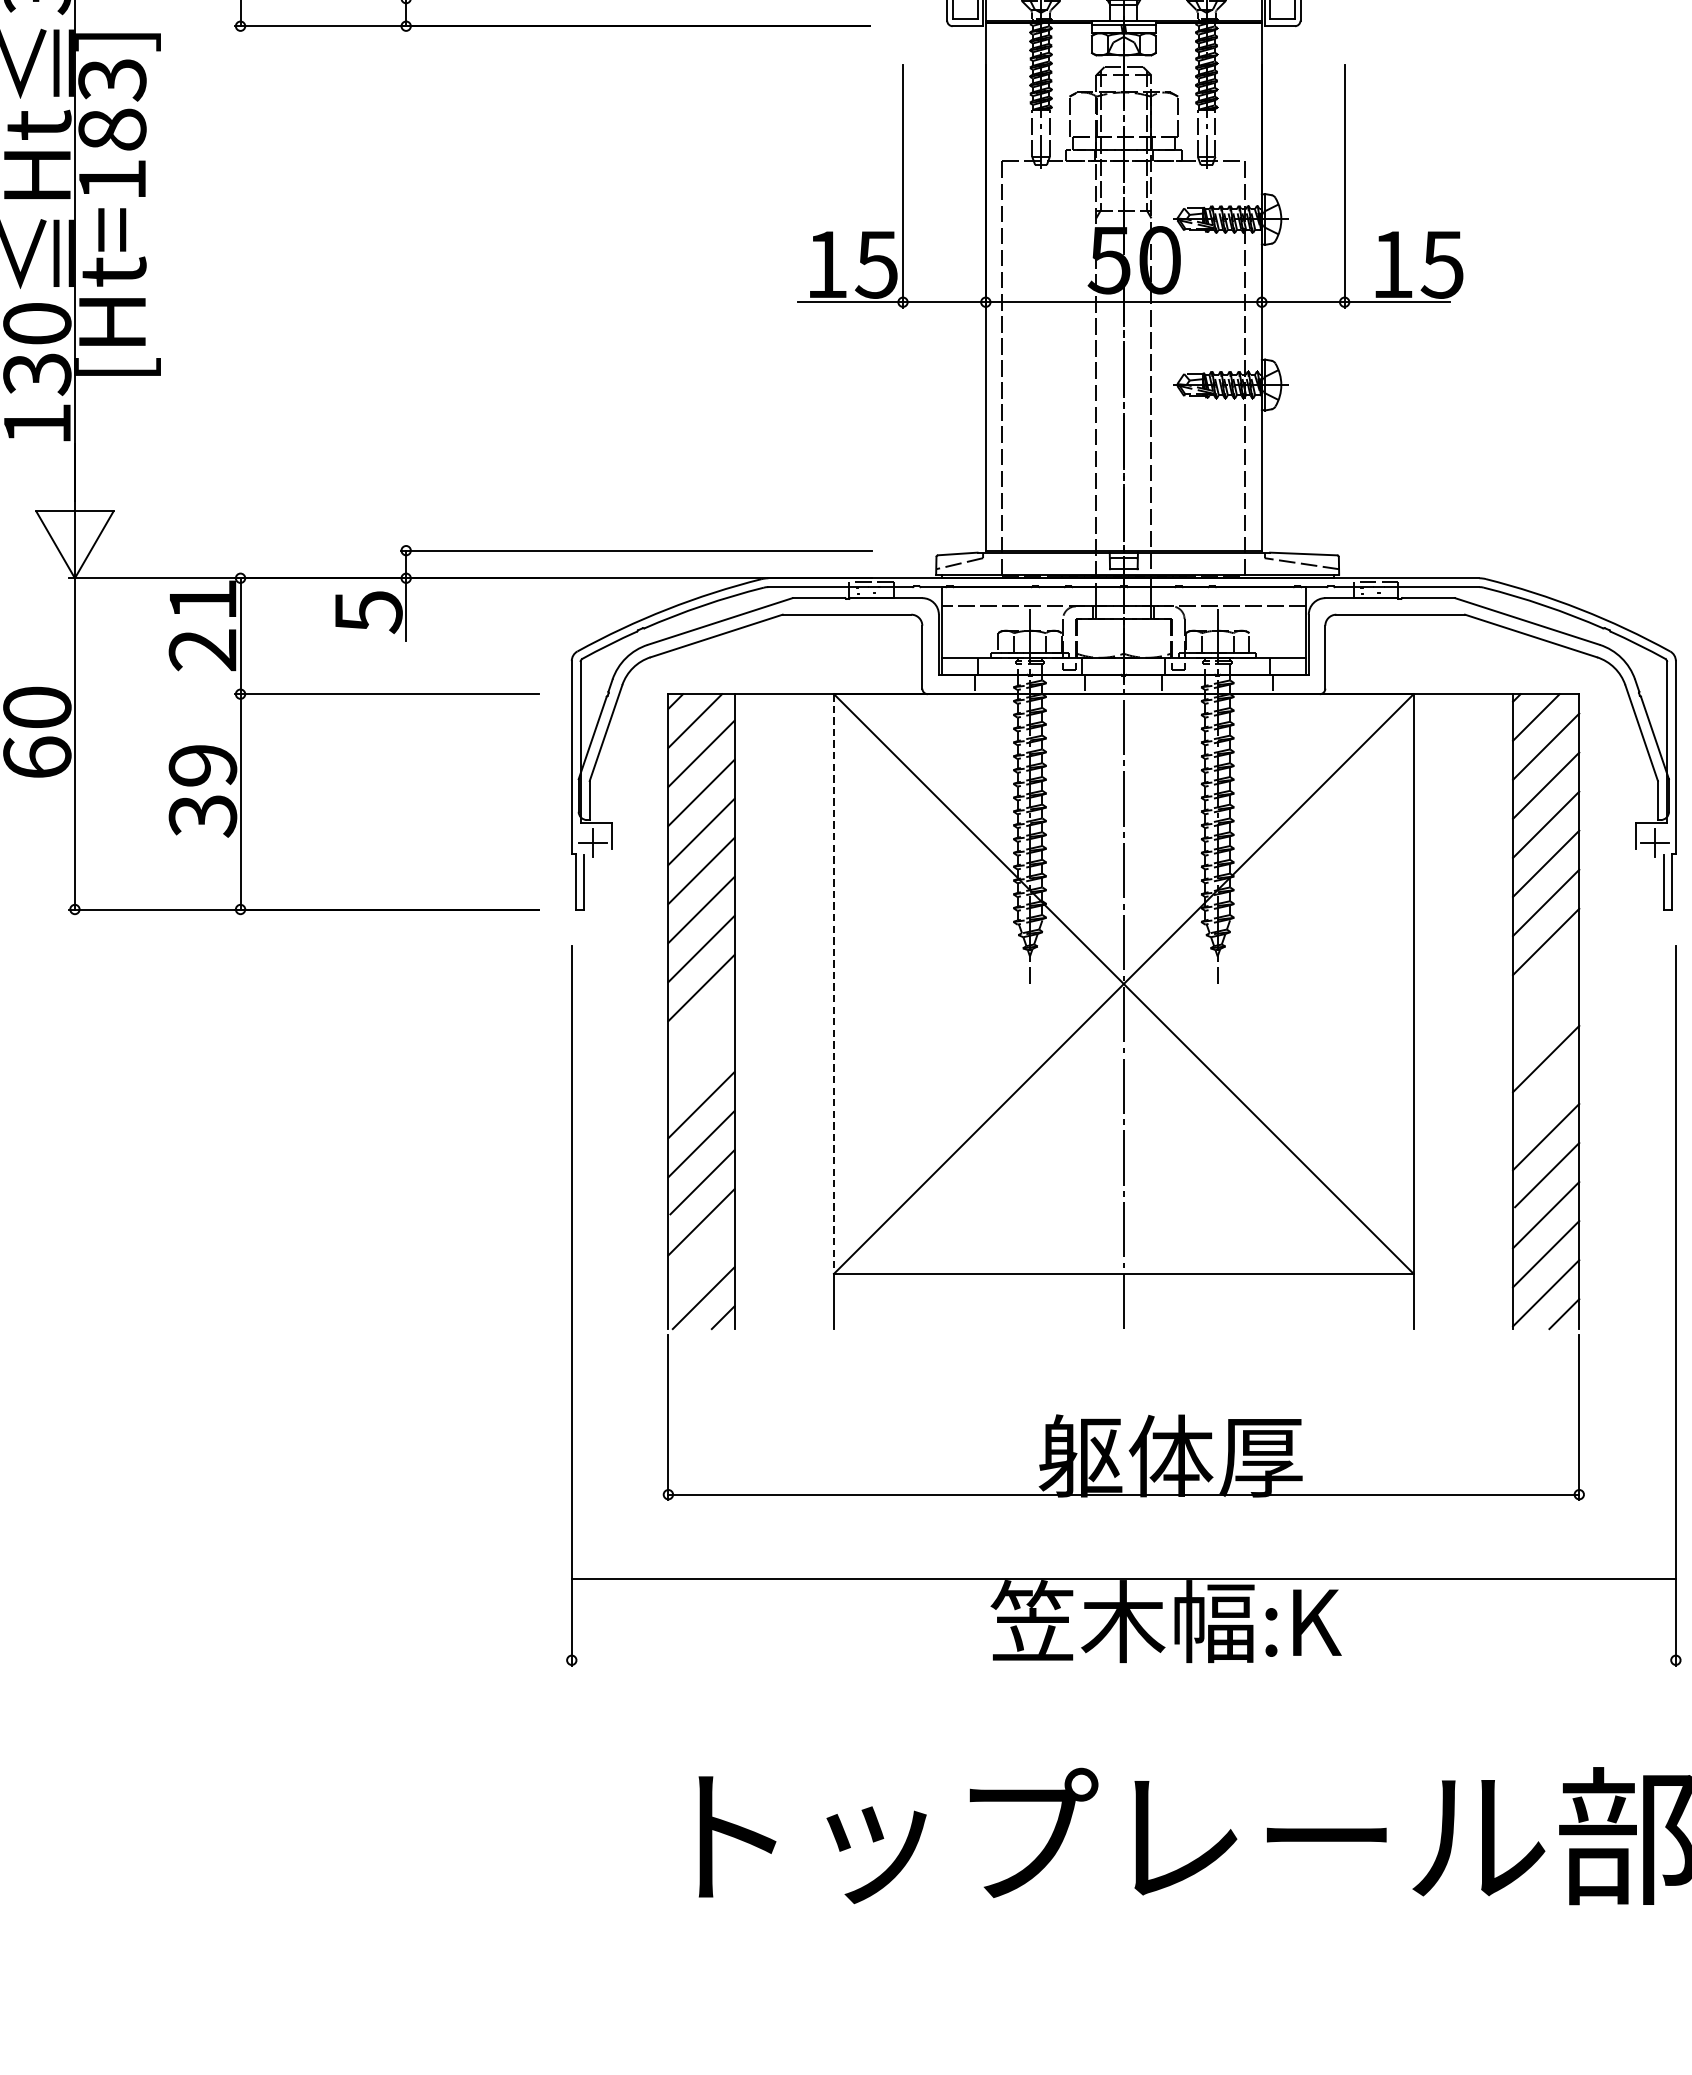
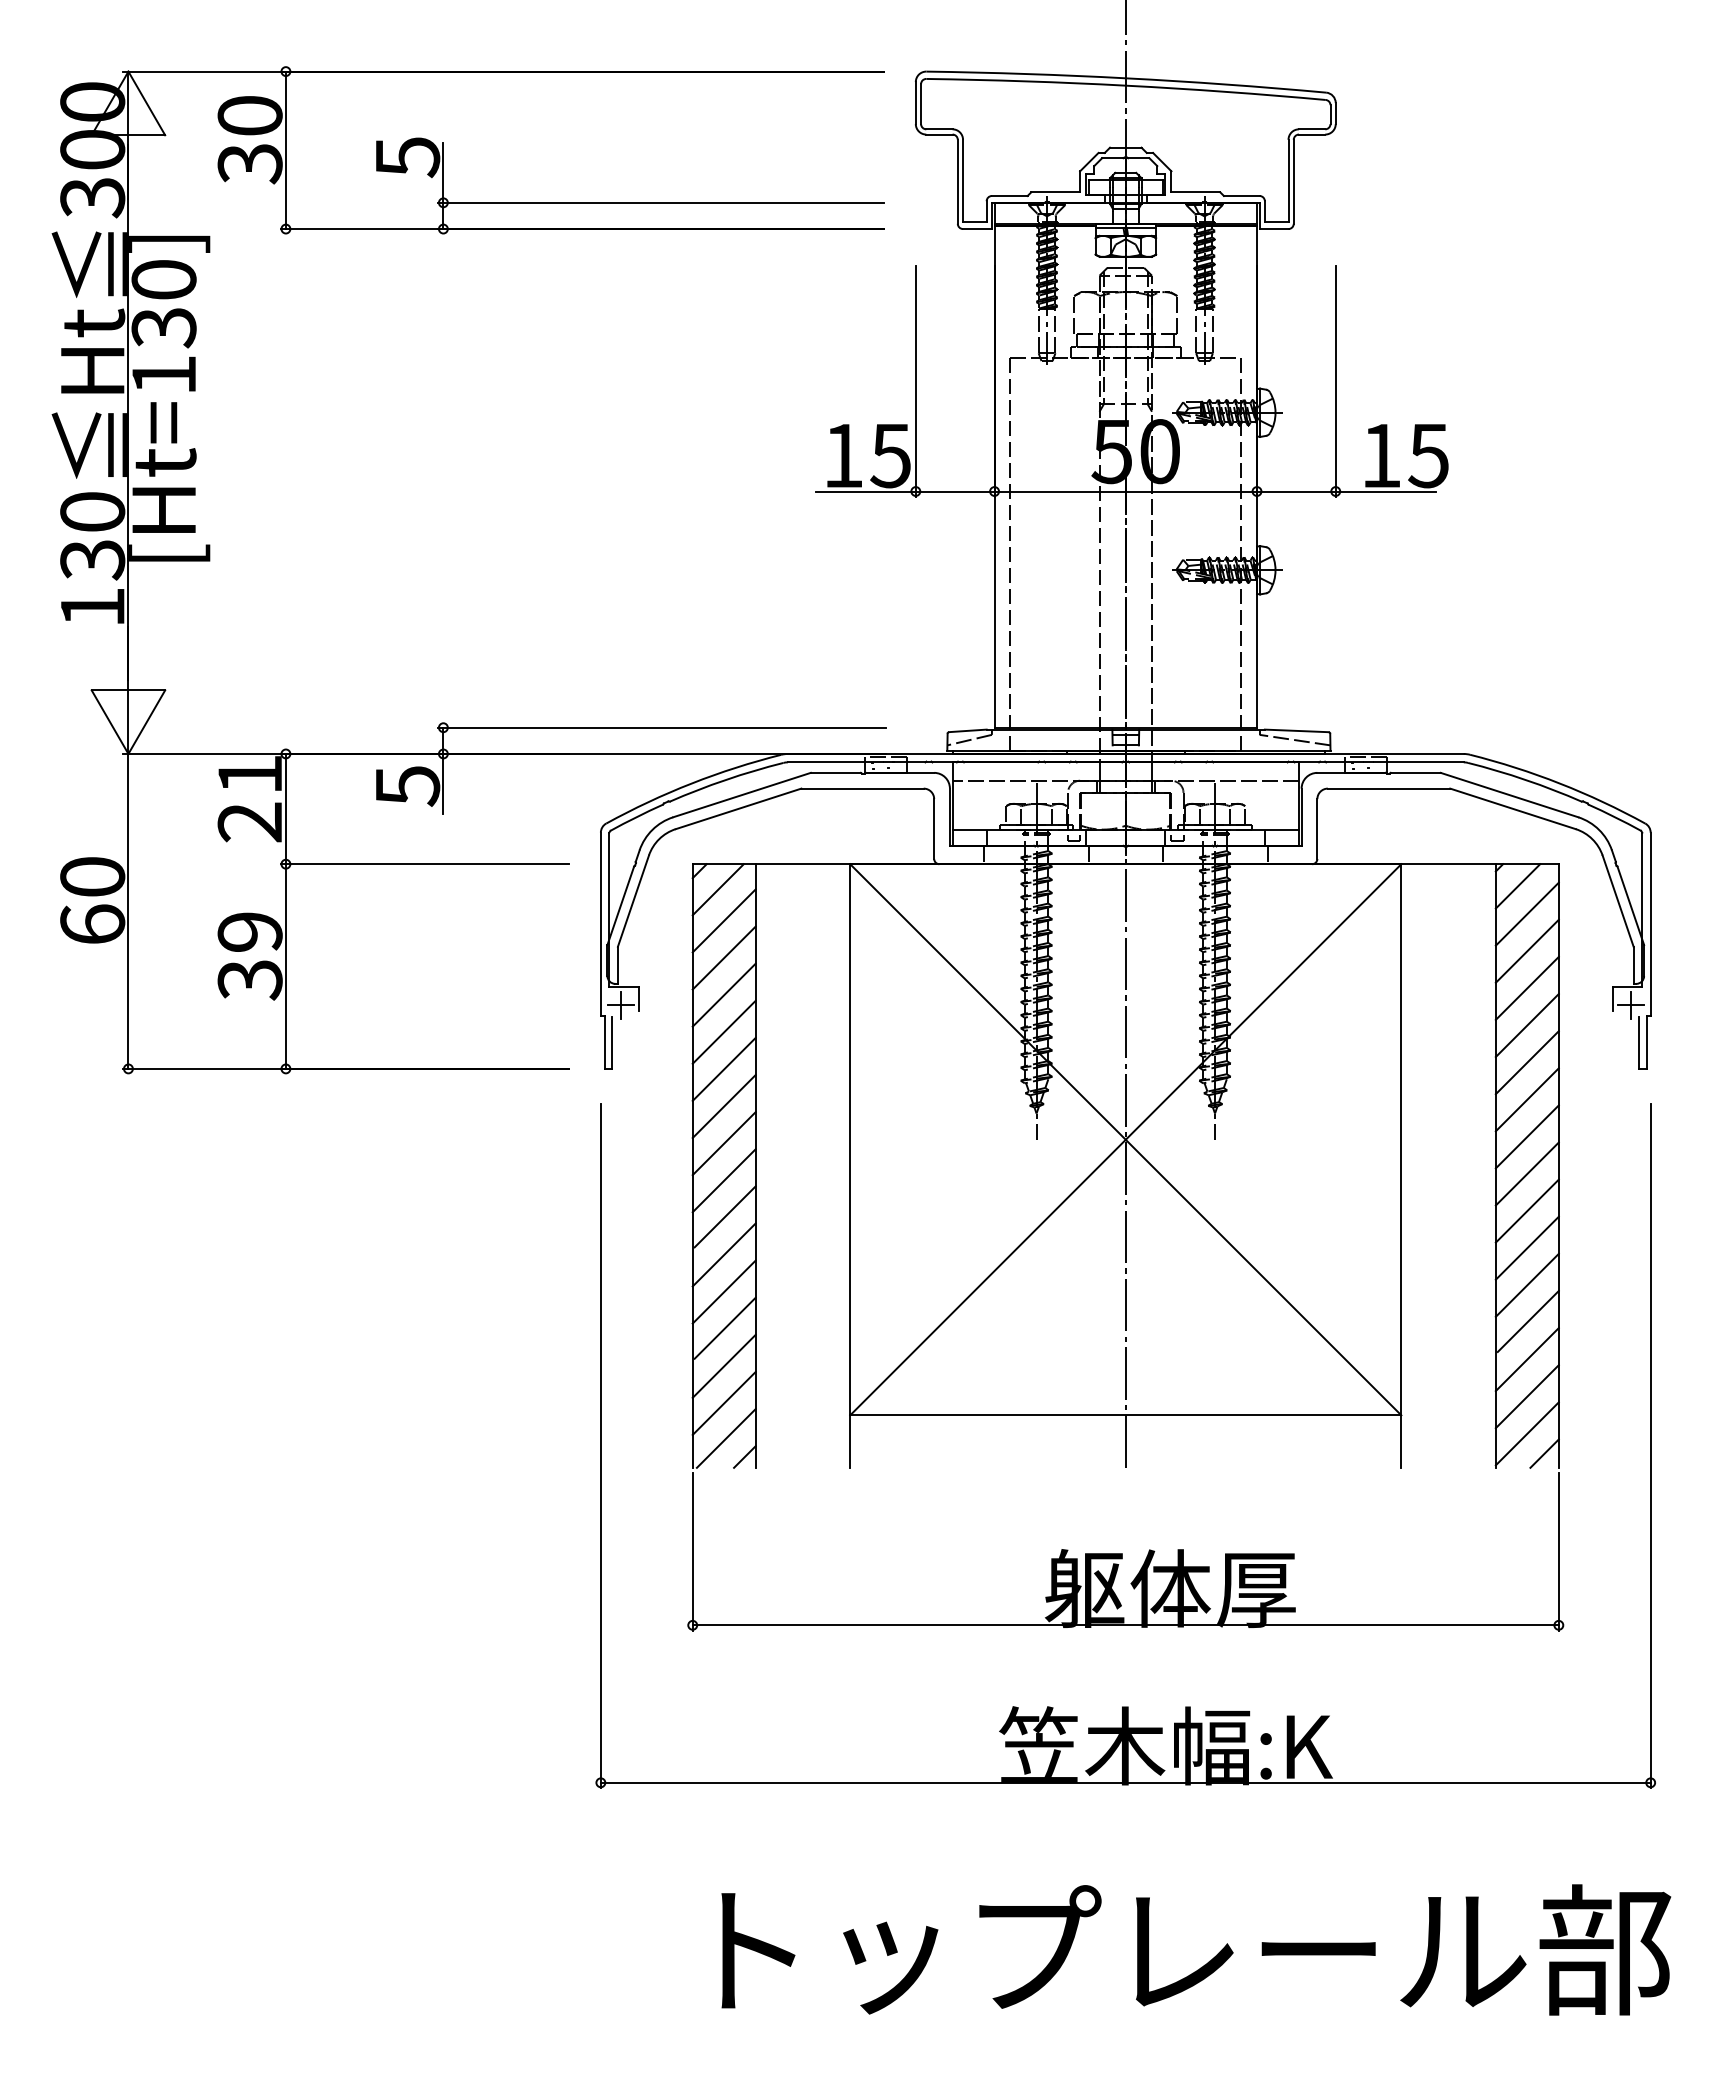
text: (111, 105) -> (163, 304), [Ht=183] -> [Ht=130]
line: (1545, 980) -> (1526, 1136), added
line: (834, 983) -> (850, 1139), dashed -> solid
line: (1545, 1019) -> (1526, 1173), added
line: (700, 1026) -> (723, 1180), added
line: (701, 1064) -> (724, 1216), added
line: (1545, 1097) -> (1526, 1247), added
line: (700, 1260) -> (723, 1402), added
line: (1123, 1578) -> (1125, 1782), moved

